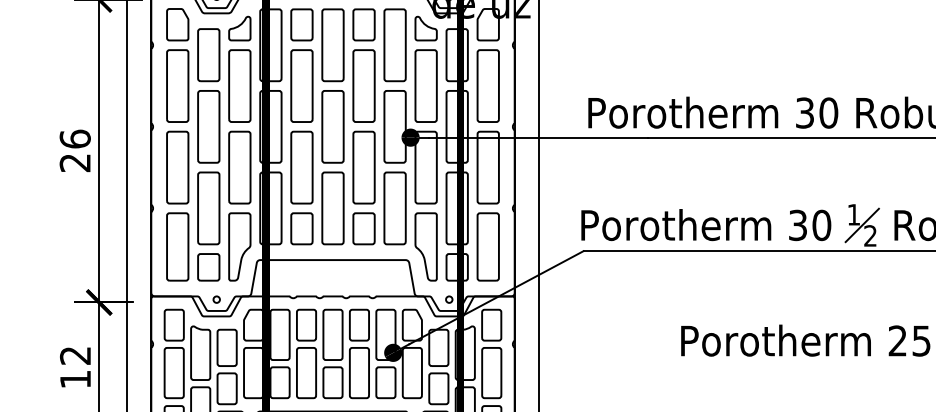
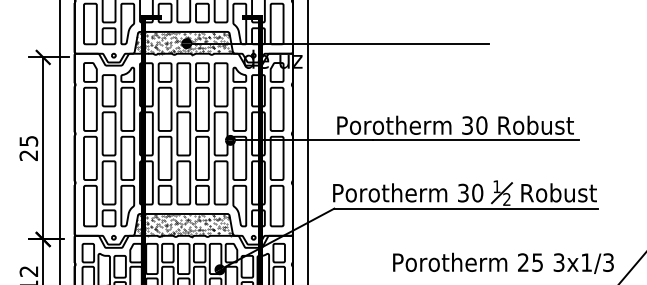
text: (74, 137) -> (28, 140), 26 -> 25
hatch: (332, 279) -> (183, 225), added

